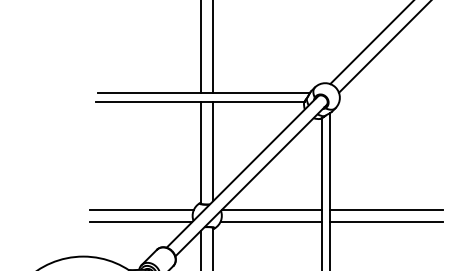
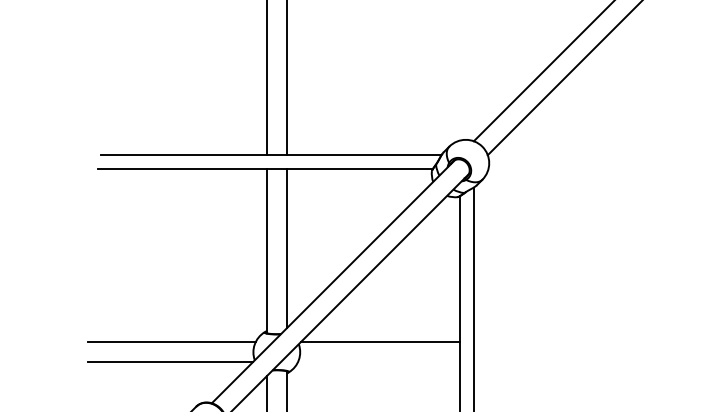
line: (386, 209) -> (563, 342), removed
line: (270, 222) -> (378, 362), removed
line: (386, 222) -> (563, 362), removed

